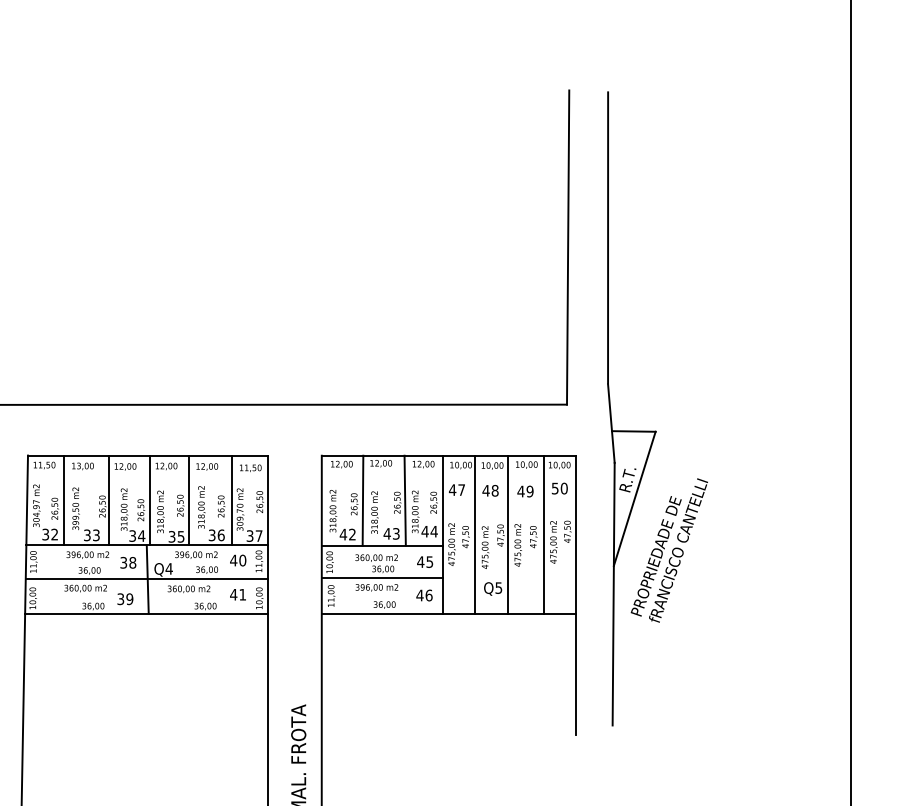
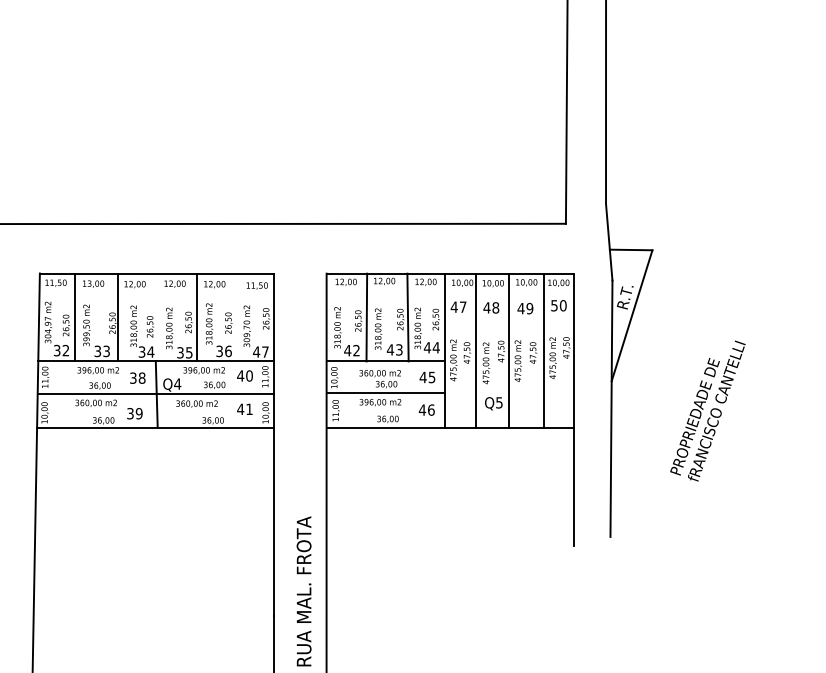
line: (150, 500) -> (159, 317), removed
line: (231, 500) -> (238, 317), removed
text: (249, 535) -> (256, 351), 37 -> 47
text: (668, 550) -> (706, 411), moved

